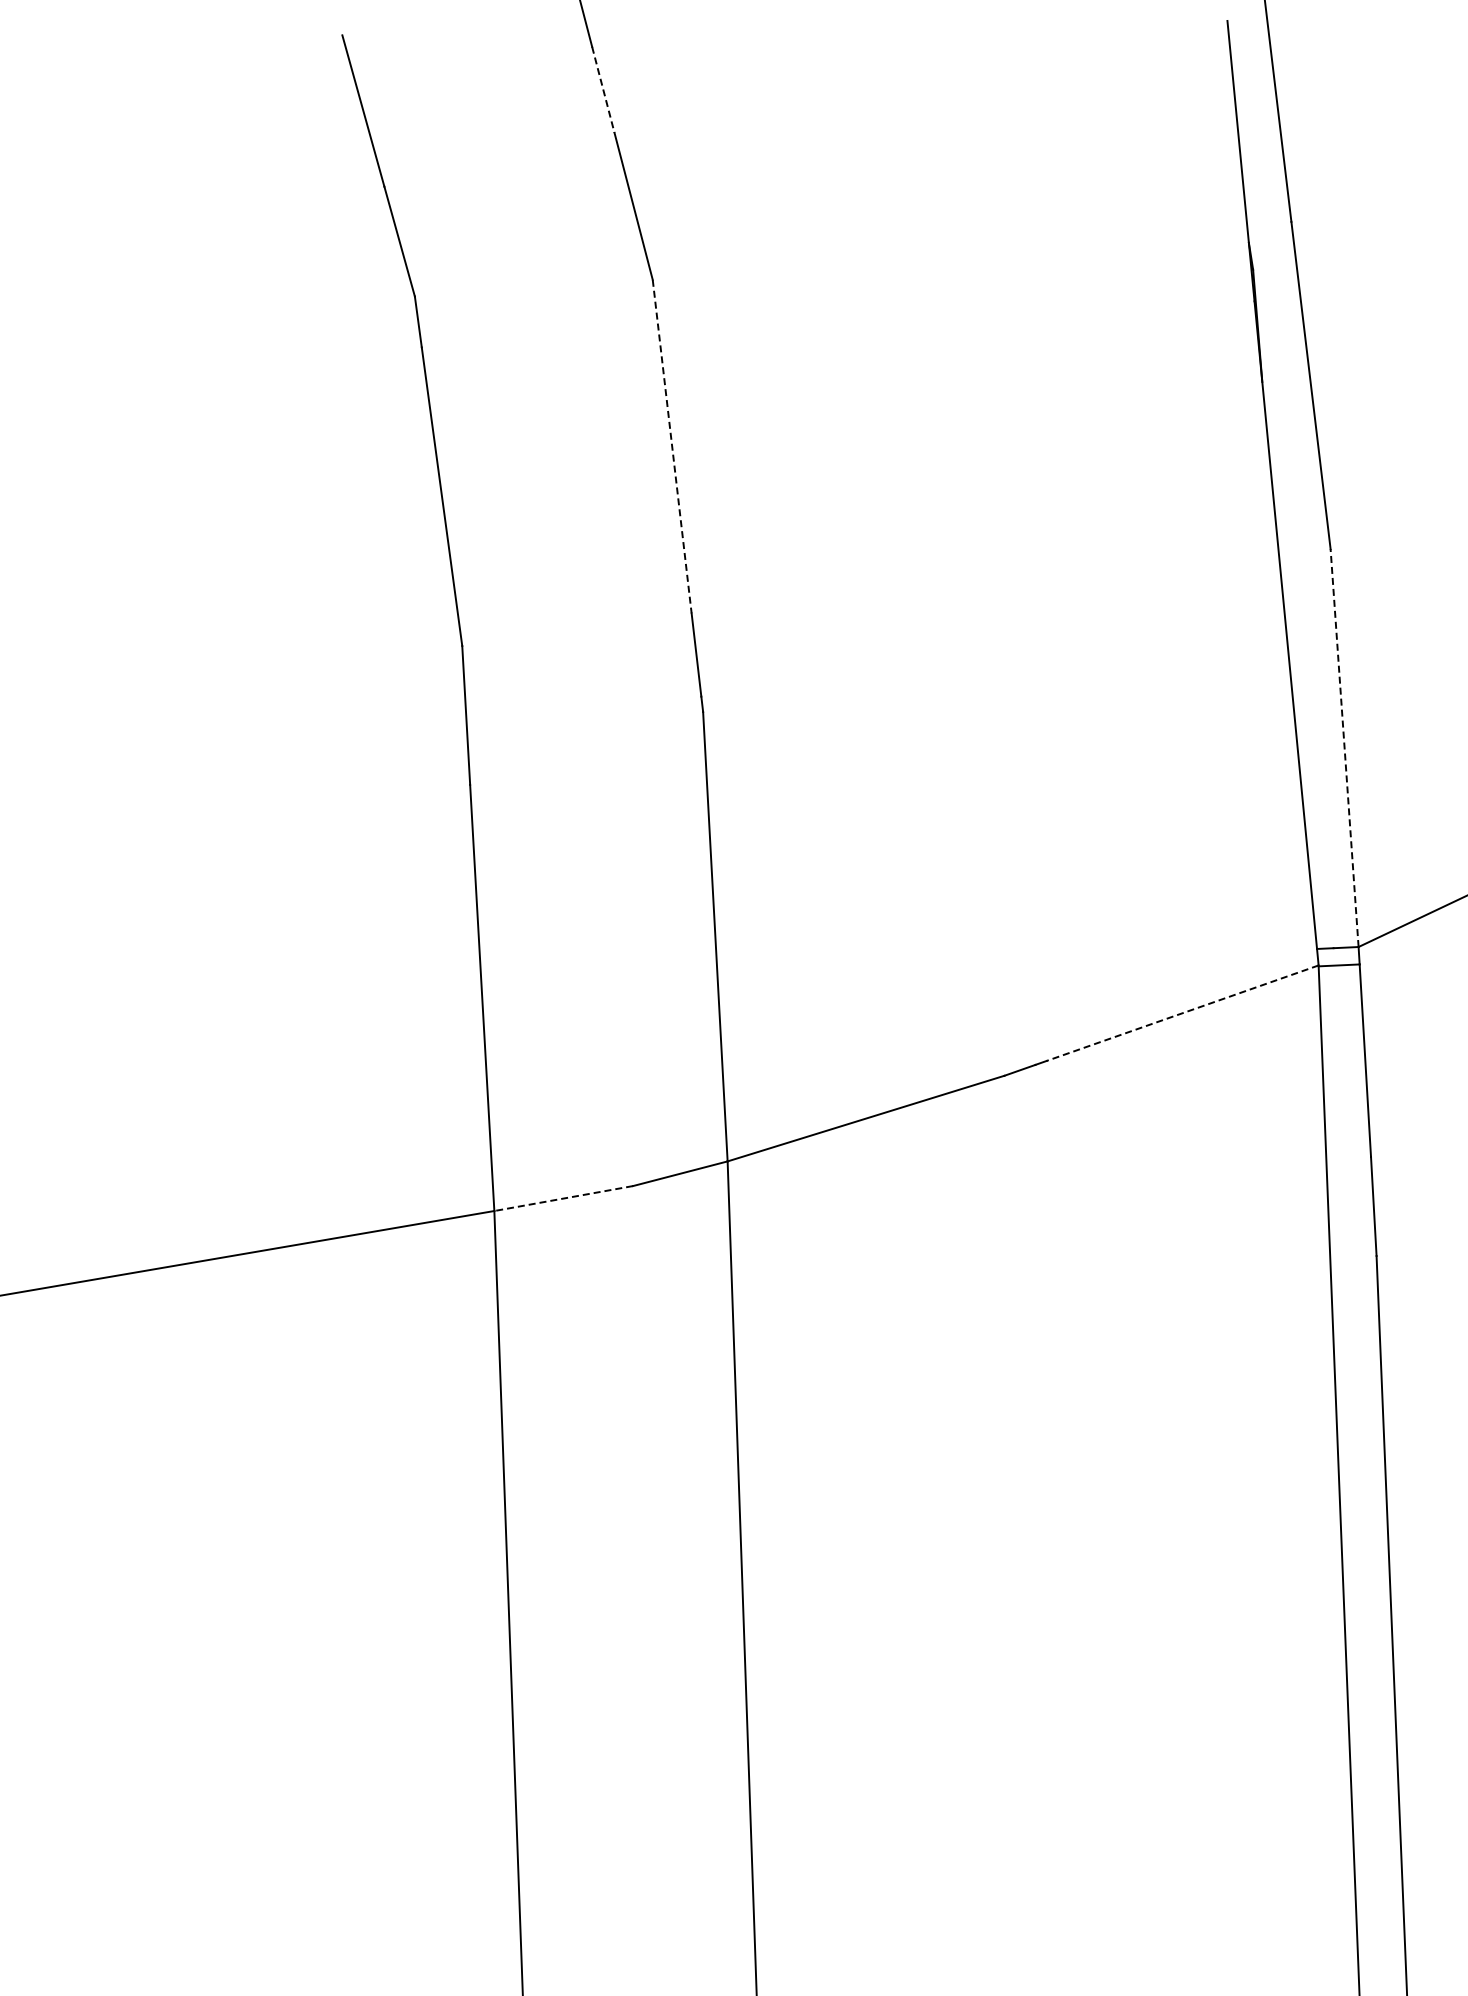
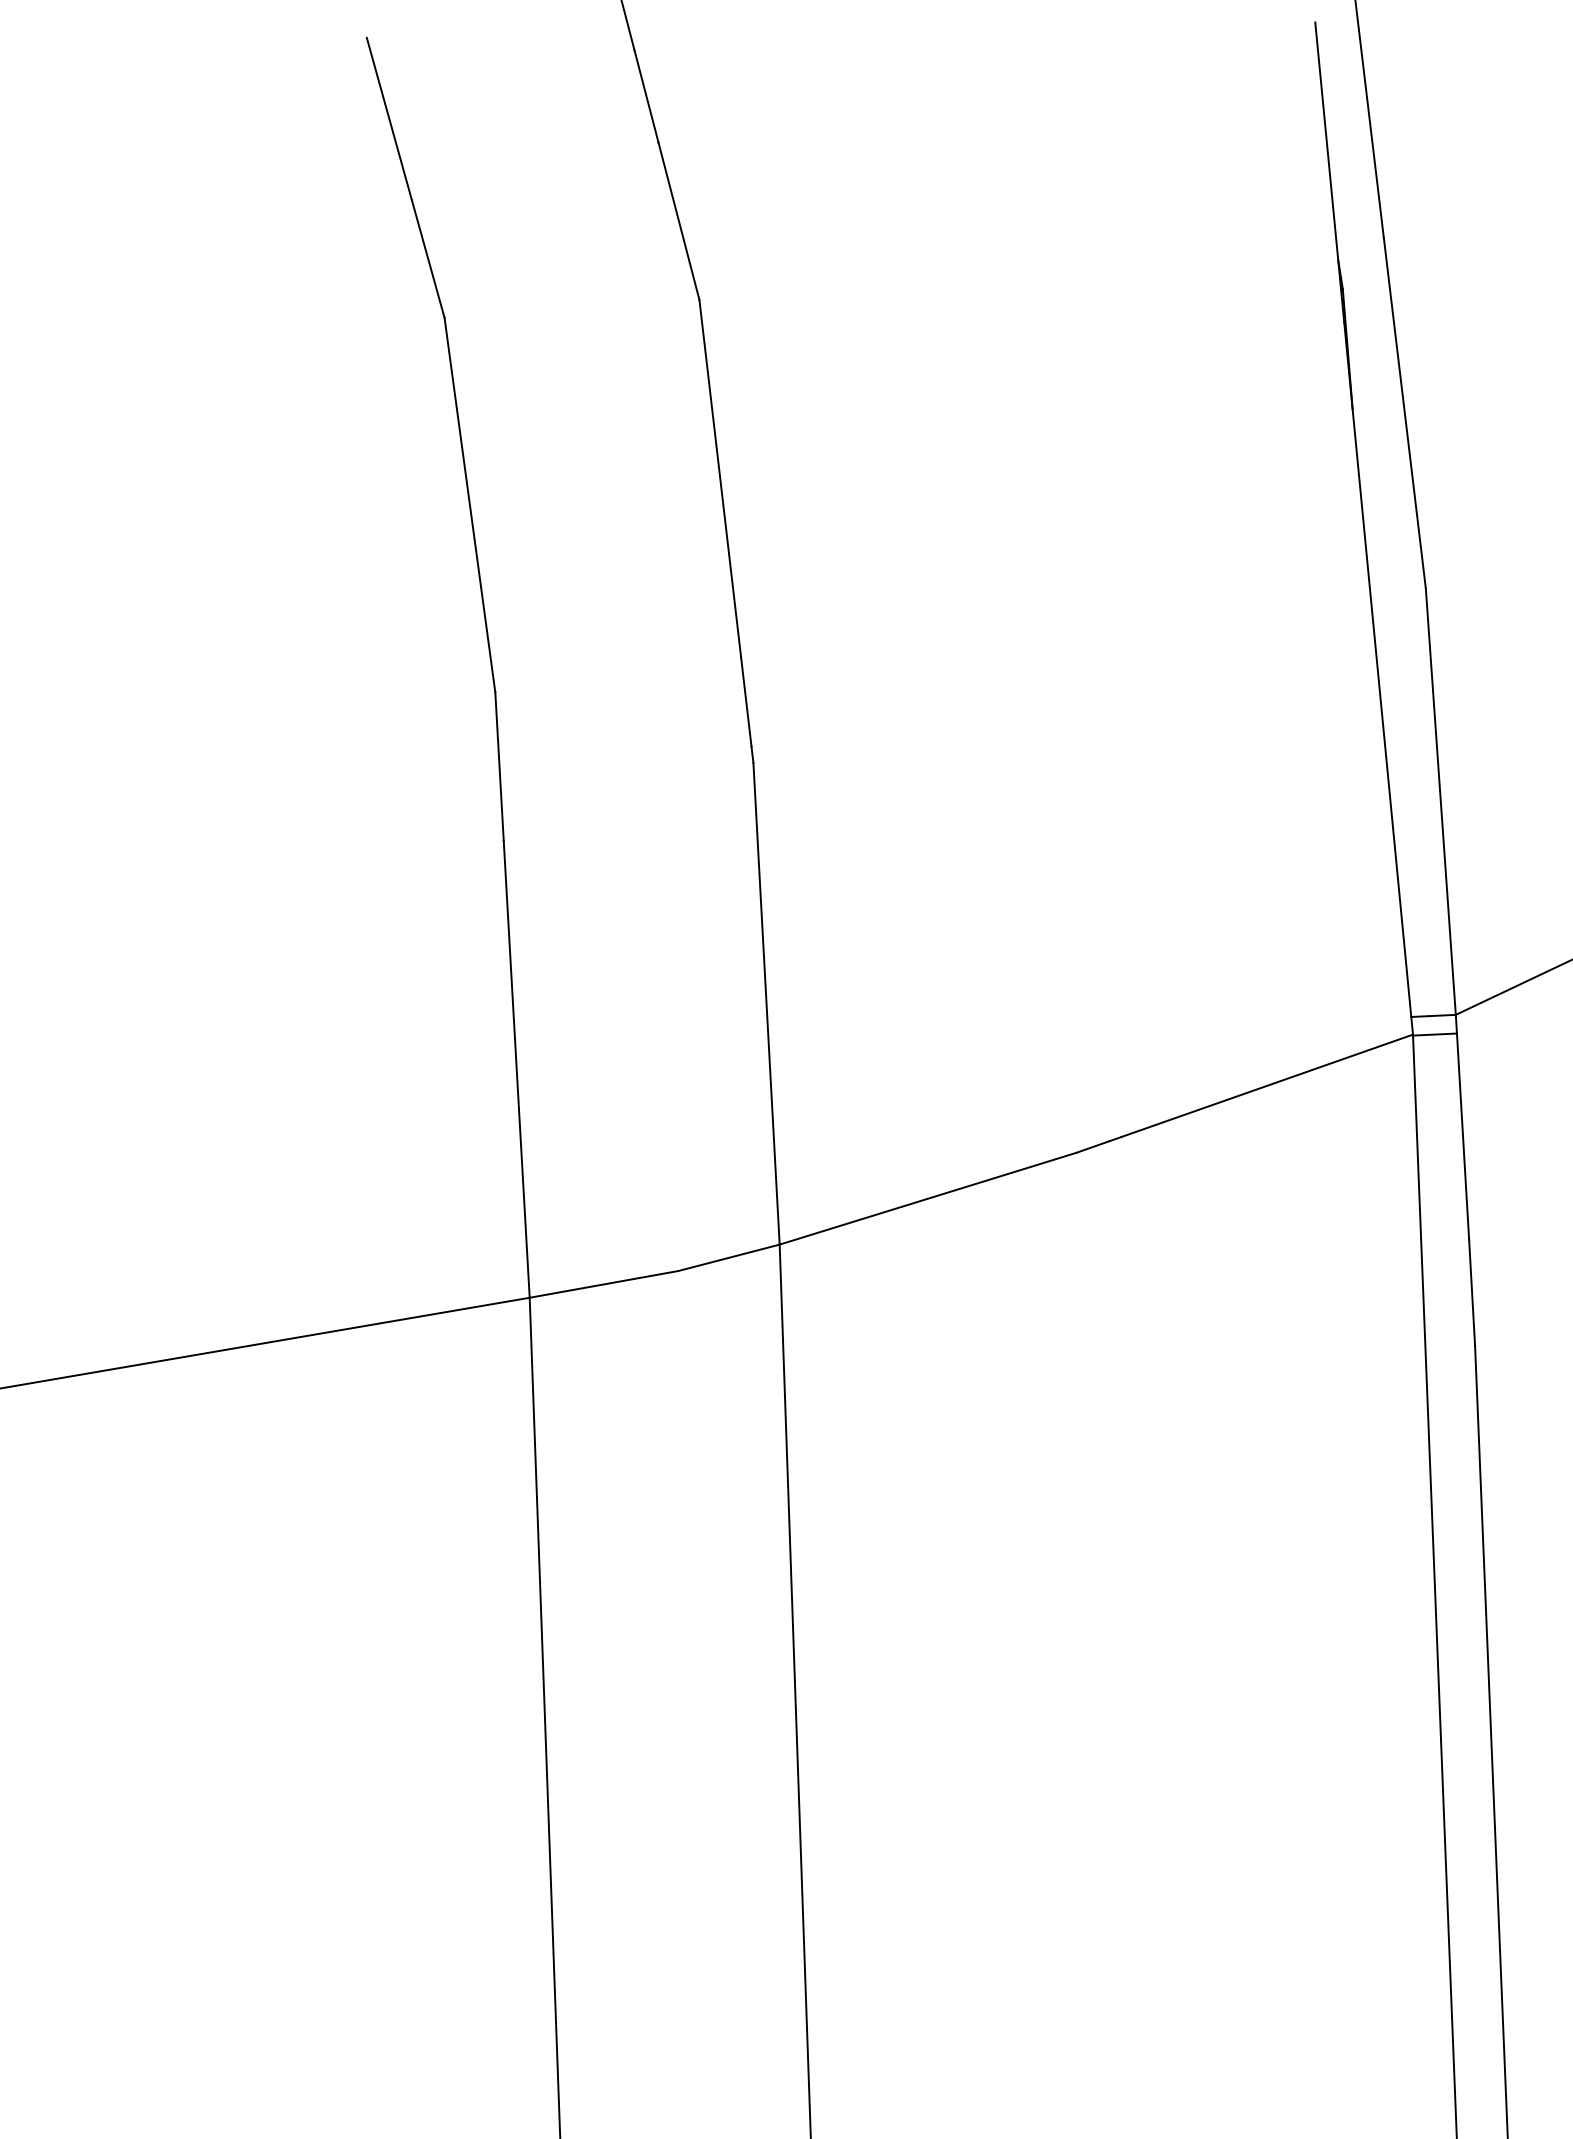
line: (603, 90) -> (646, 97), dashed -> solid
line: (672, 446) -> (720, 478), dashed -> solid
line: (1344, 747) -> (1440, 801), dashed -> solid
line: (1182, 1013) -> (1267, 1086), dashed -> solid
line: (563, 1198) -> (603, 1284), dashed -> solid

